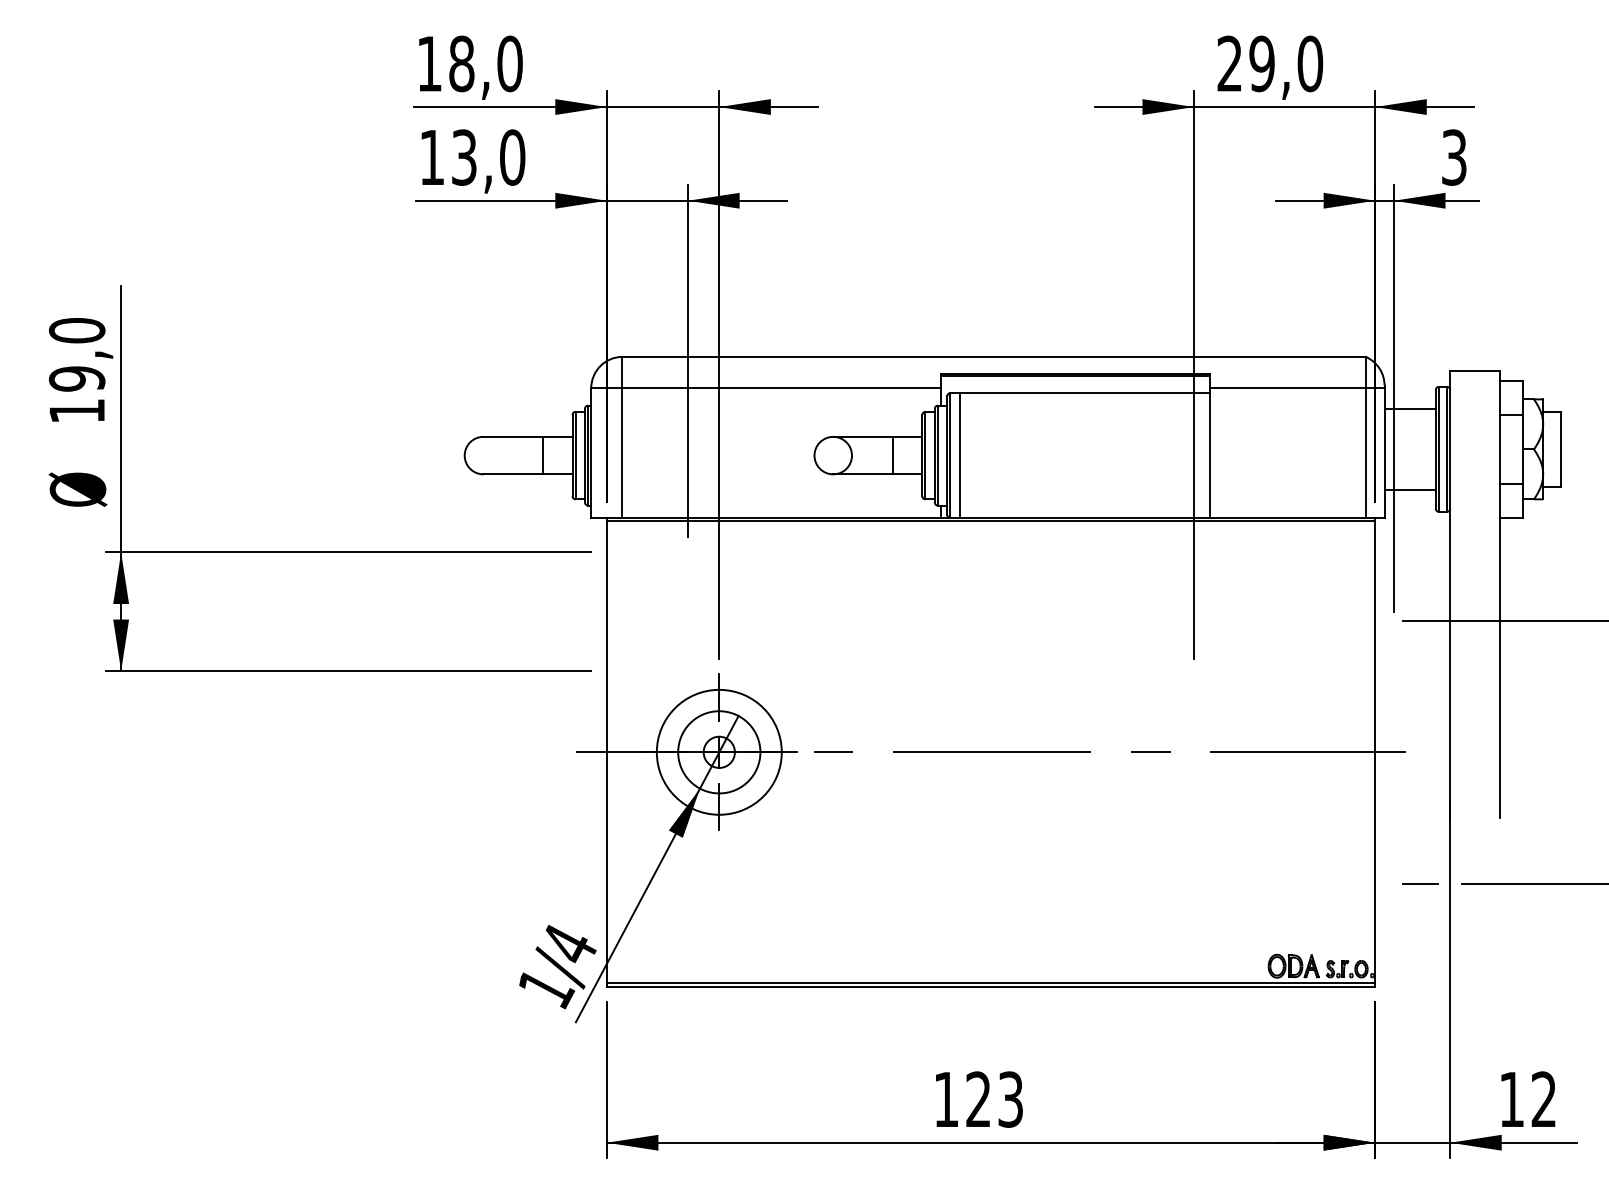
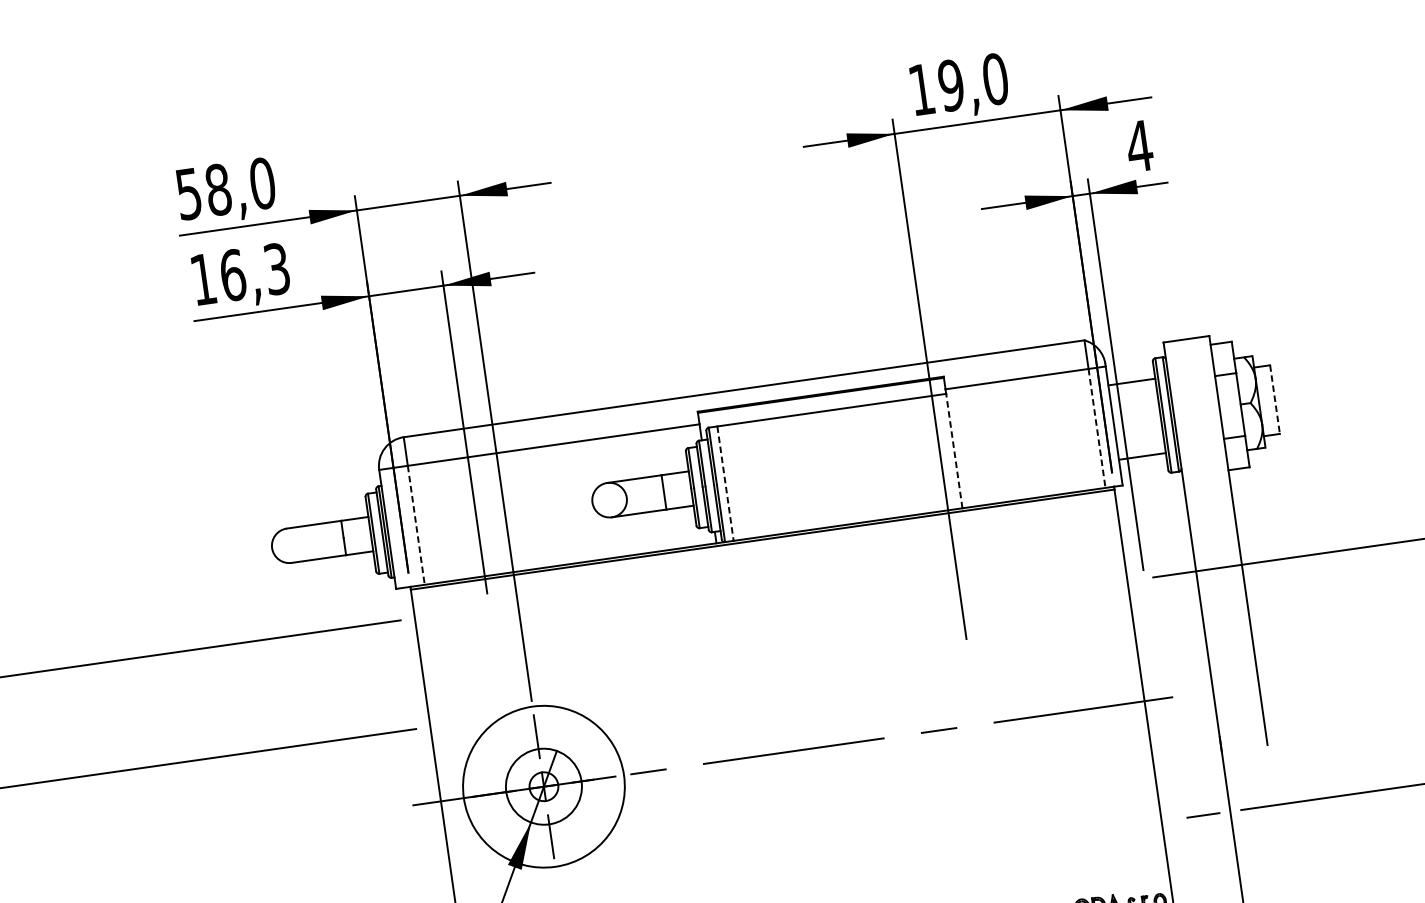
text: (1229, 63) -> (921, 89), 29,0 -> 19,0
text: (429, 64) -> (188, 194), 18,0 -> 58,0
text: (488, 157) -> (255, 272), 13,0 -> 16,3
text: (1453, 157) -> (1138, 146), 3 -> 4
line: (1560, 449) -> (1274, 399), solid -> dashed
line: (622, 453) -> (416, 525), solid -> dashed
line: (1365, 453) -> (1096, 428), solid -> dashed
line: (1209, 455) -> (954, 451), solid -> dashed
line: (959, 456) -> (725, 484), solid -> dashed
circle: (718, 751) -> (543, 786), size x1.4

